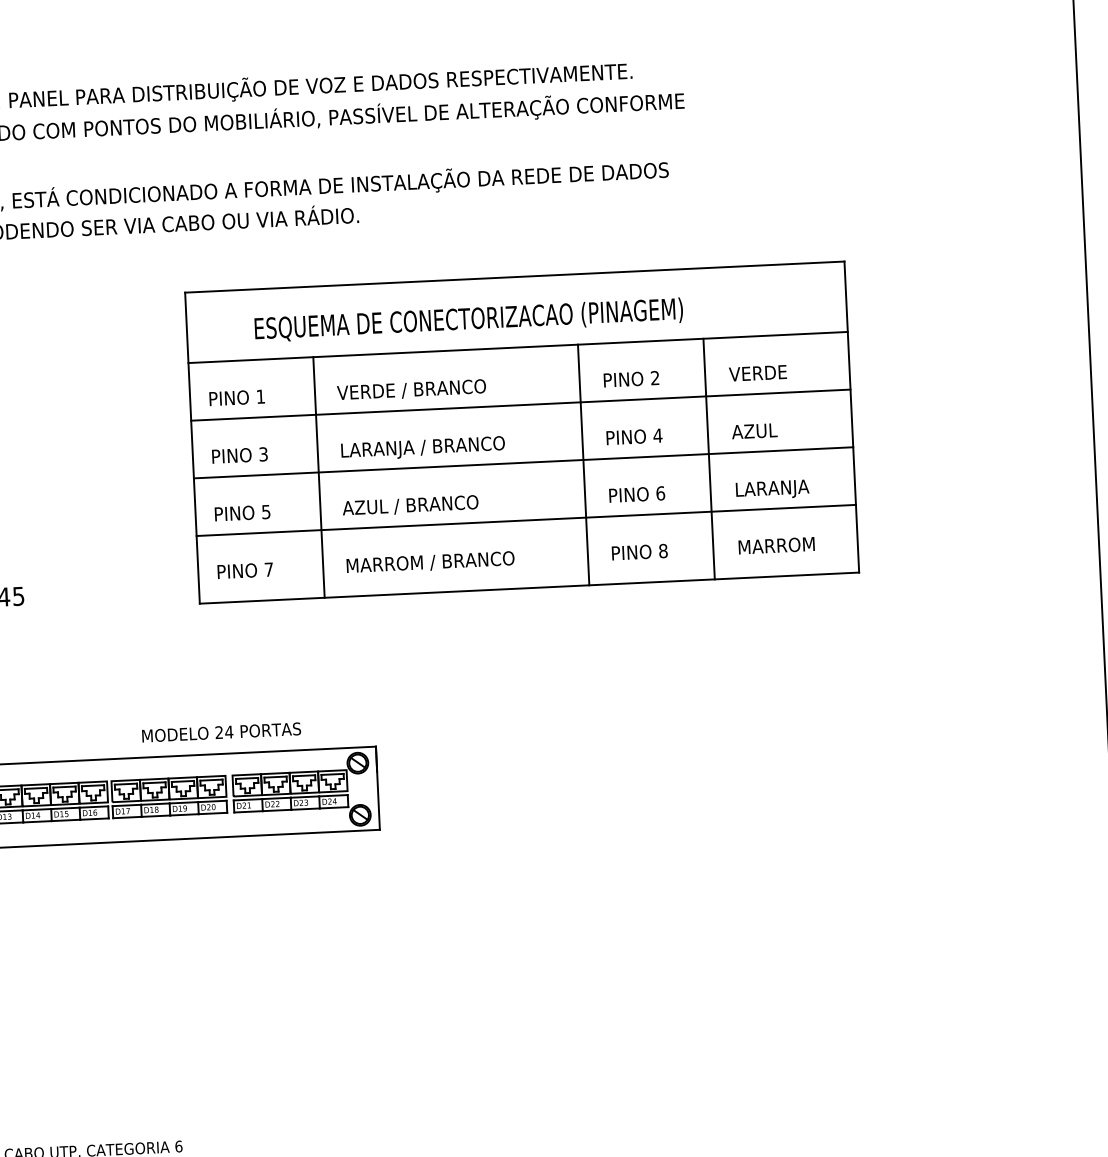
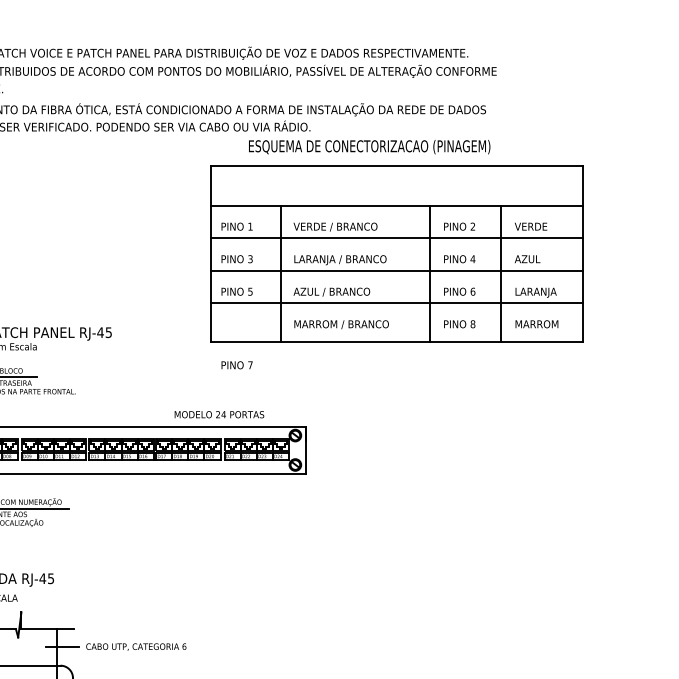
text: (468, 320) -> (369, 147), moved
text: (244, 571) -> (236, 365), moved

